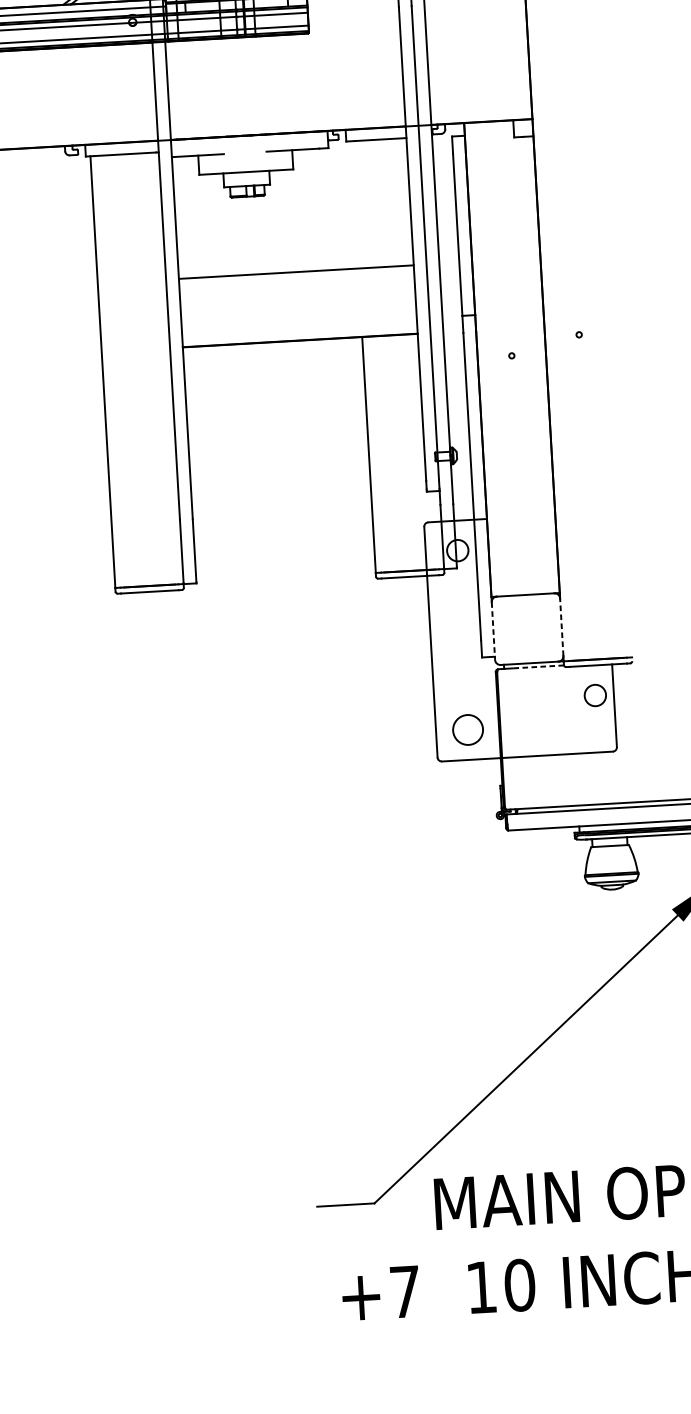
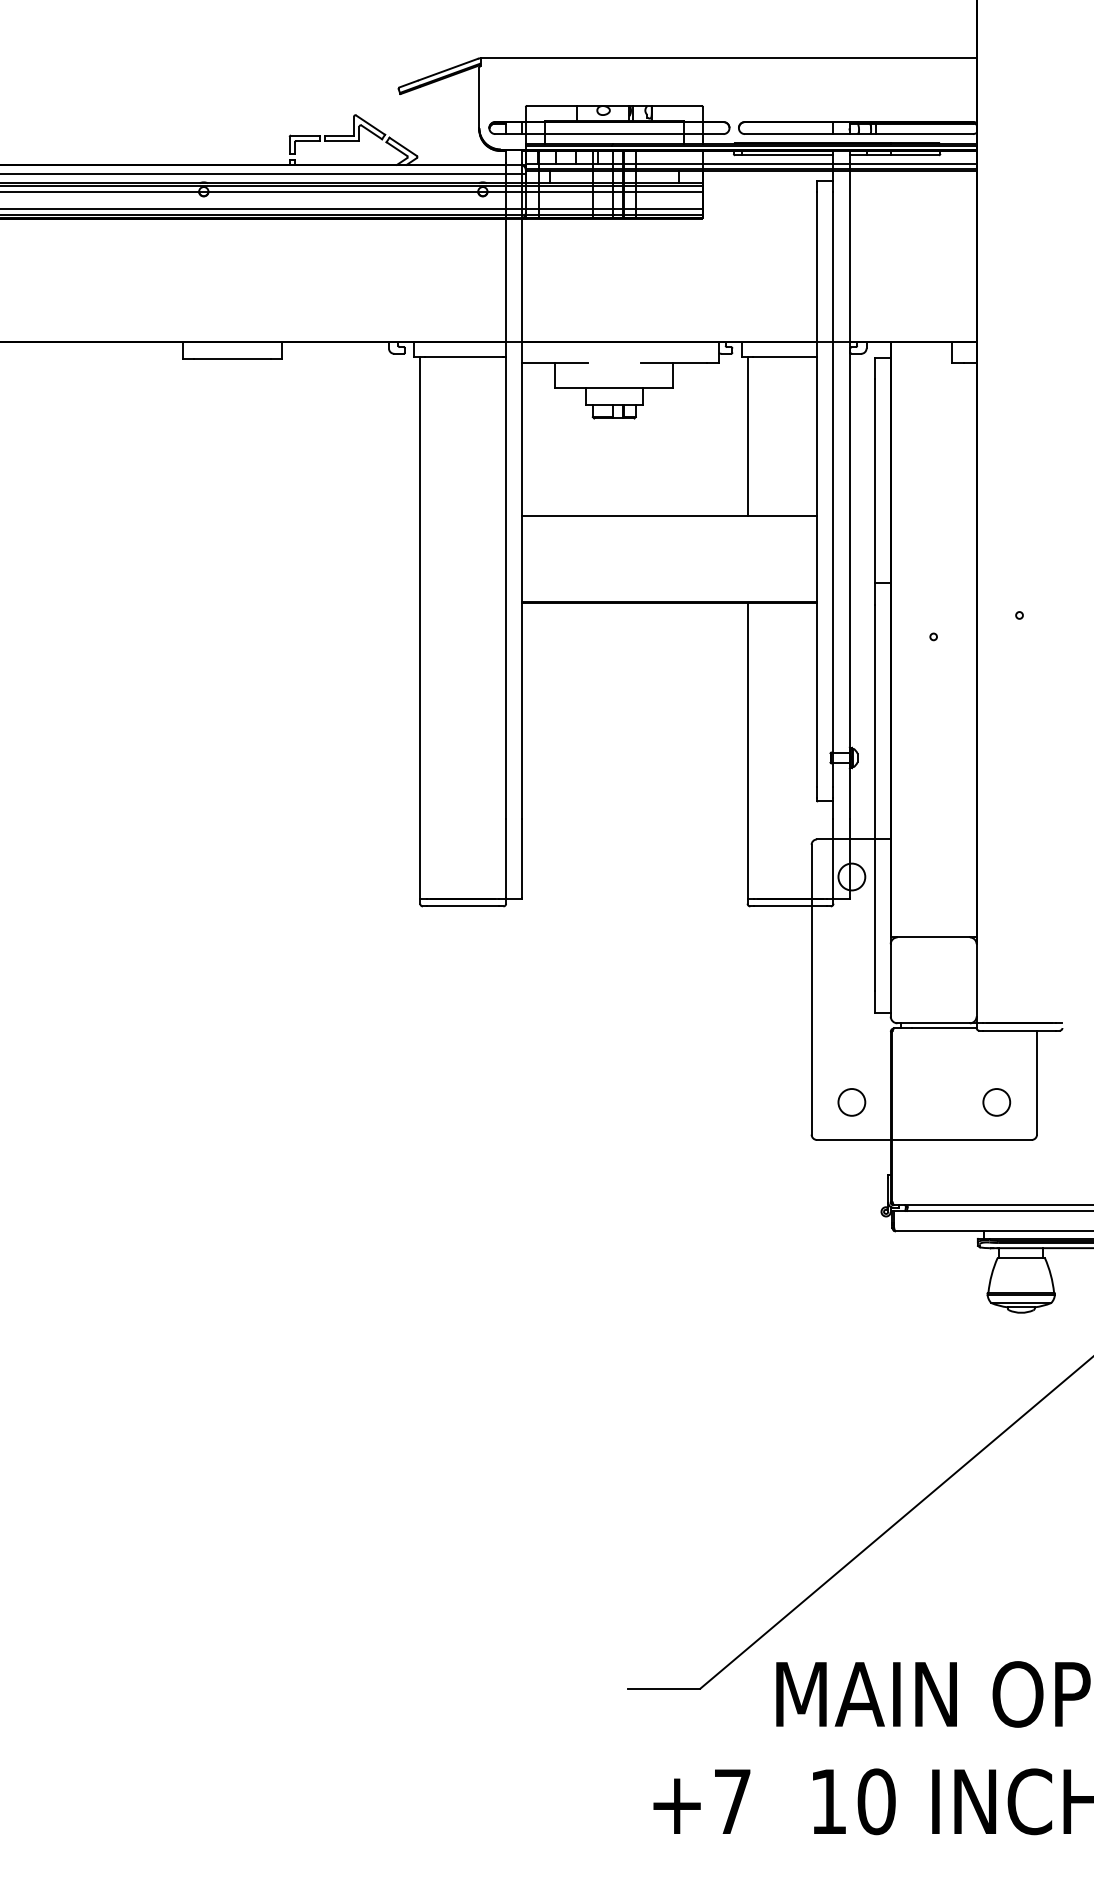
line: (354, 204) -> (747, 436), added
line: (561, 626) -> (976, 979), dashed -> solid
line: (493, 631) -> (890, 980), dashed -> solid
line: (537, 666) -> (943, 1028), dashed -> solid
circle: (595, 695) -> (996, 1102), moved
circle: (467, 730) -> (851, 1102), size x0.71

